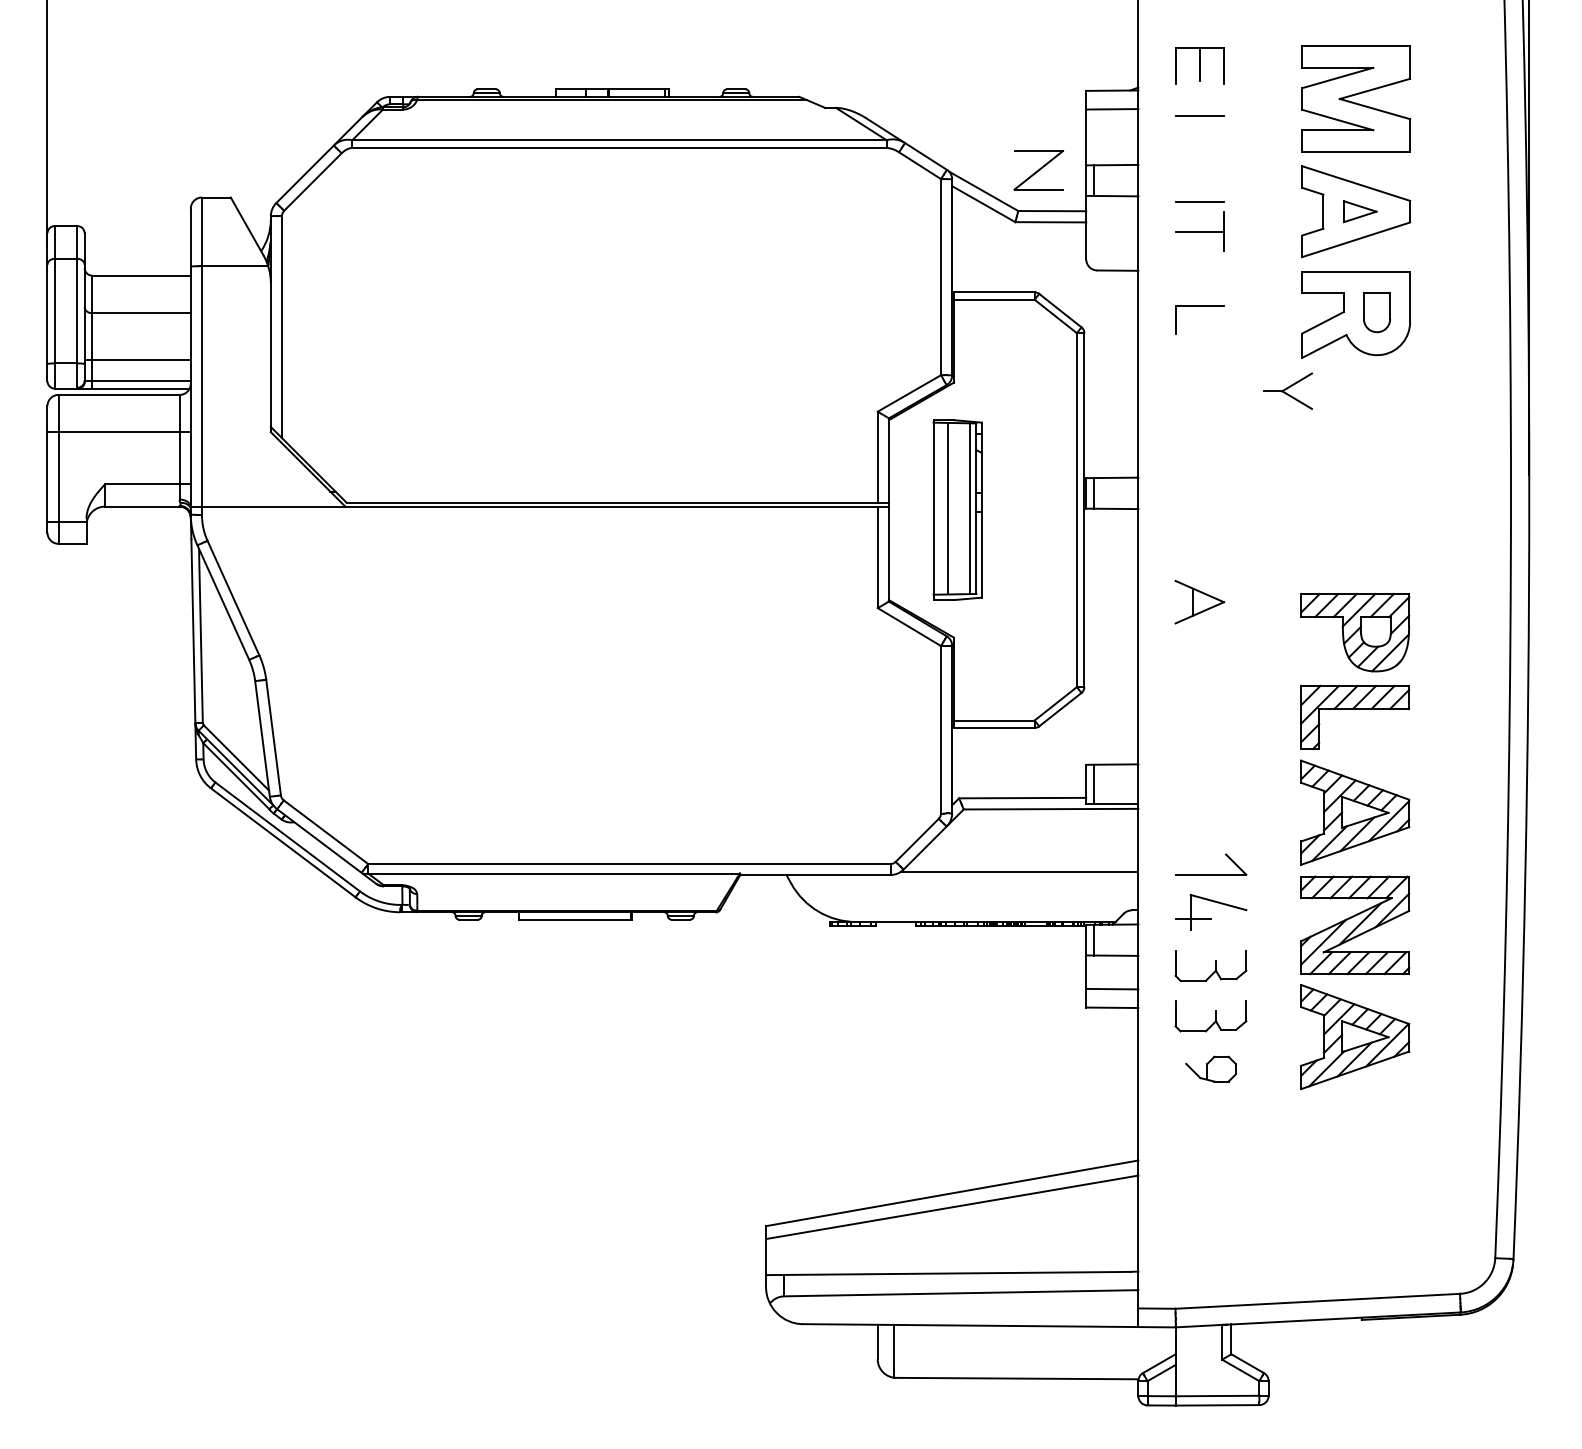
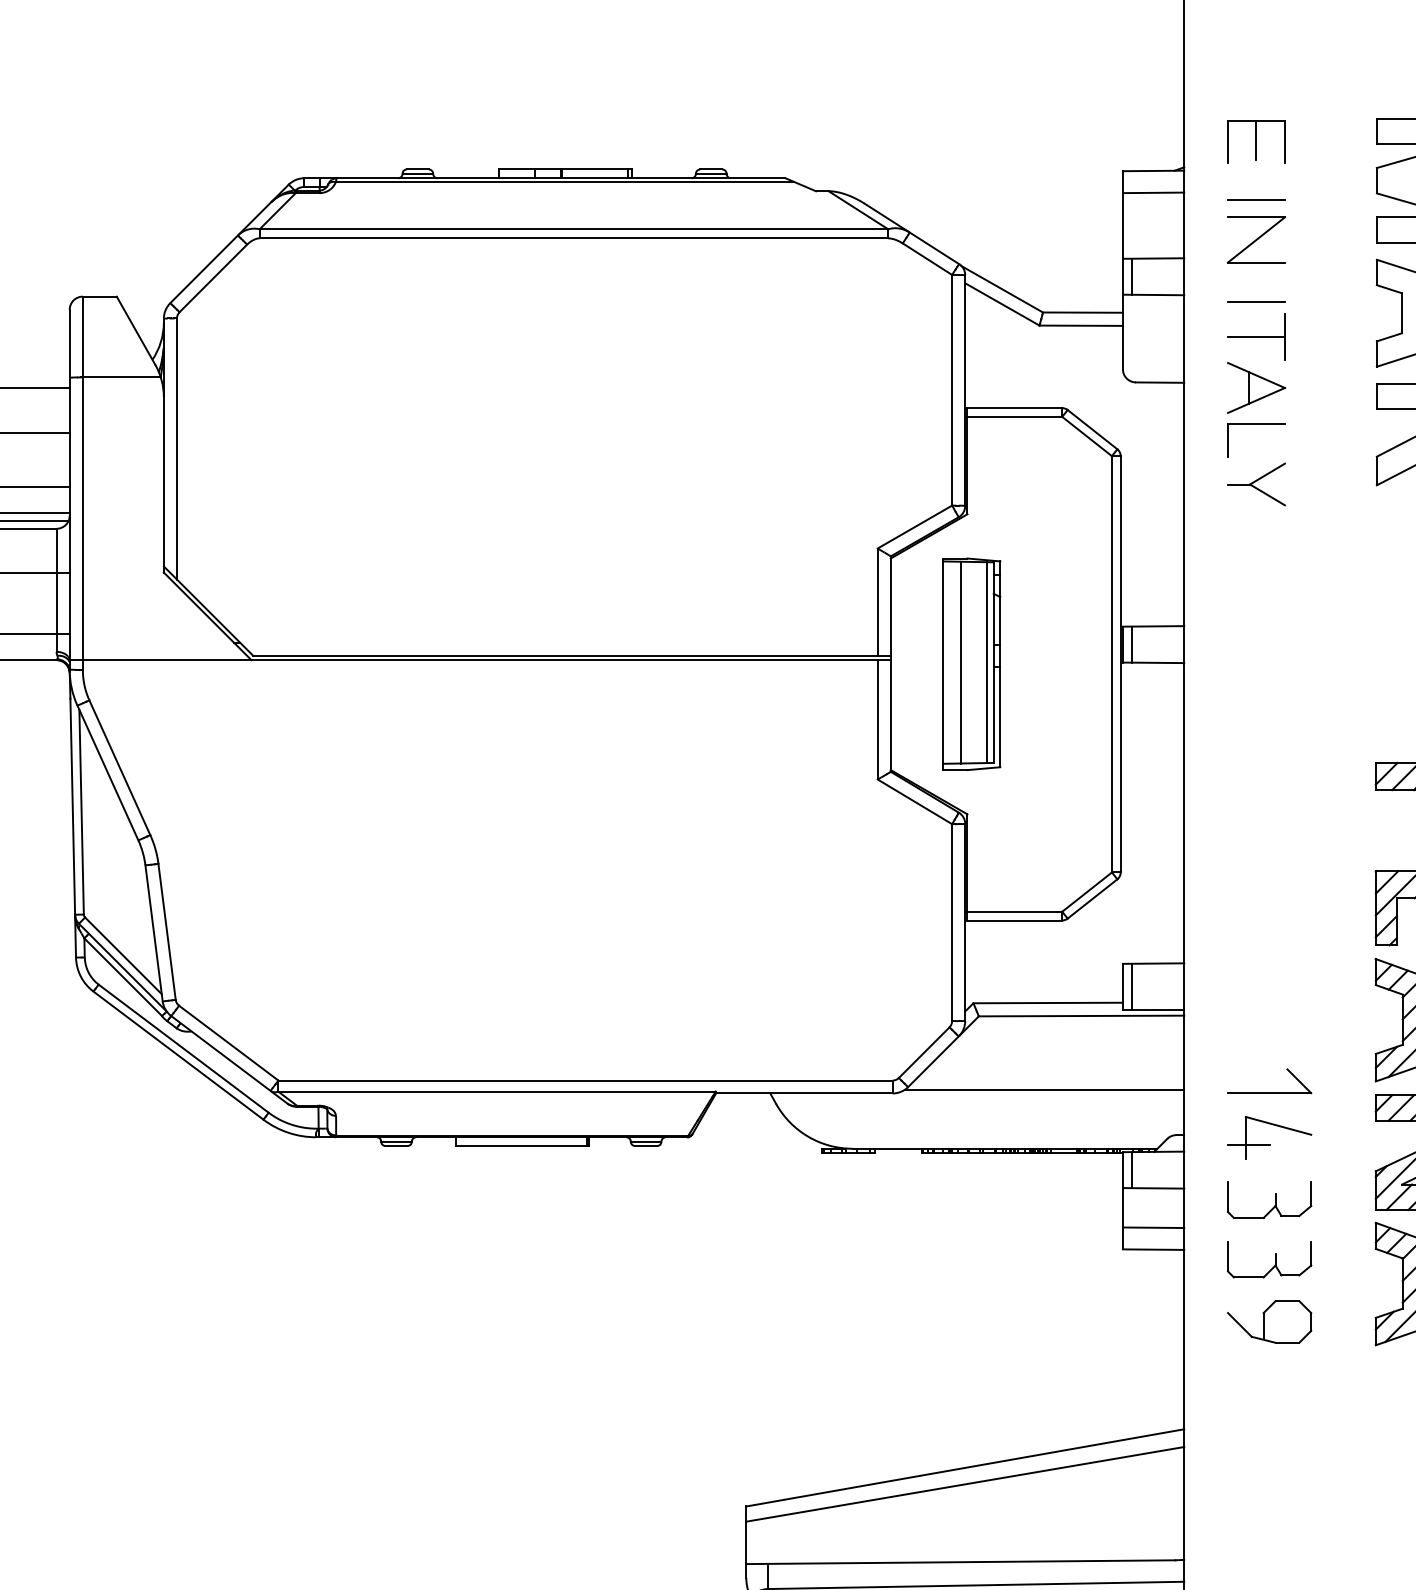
part: (1038, 170) -> (1256, 240), moved
part: (1287, 390) -> (1256, 483), moved
part: (1199, 601) -> (1256, 387), moved
part: (1210, 1068) -> (1269, 1321), size x1.43

